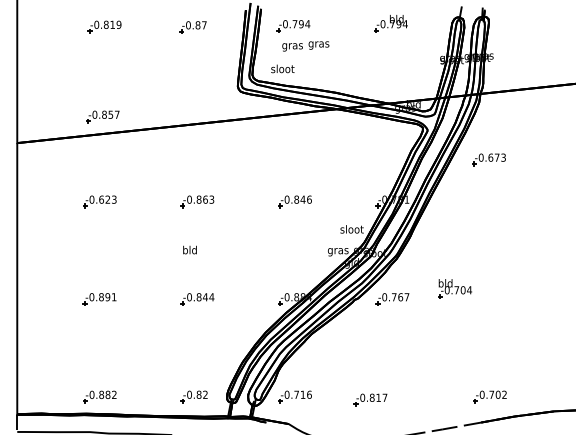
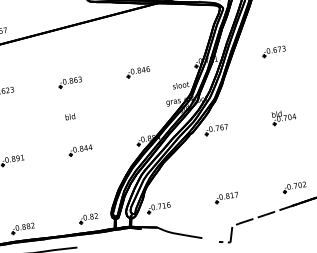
part: (488, 159) -> (273, 51), moved
part: (454, 288) -> (283, 116), moved
part: (370, 399) -> (226, 197), moved

